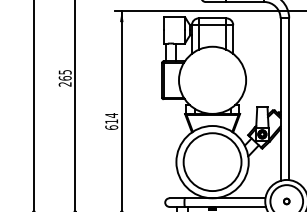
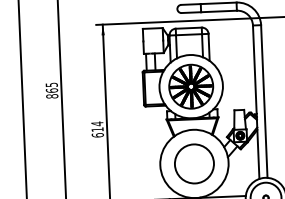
part: (212, 80) -> (191, 86), added
text: (64, 84) -> (51, 96), 265 -> 865
circle: (212, 161) -> (194, 163), size x0.71

